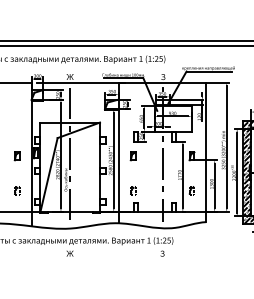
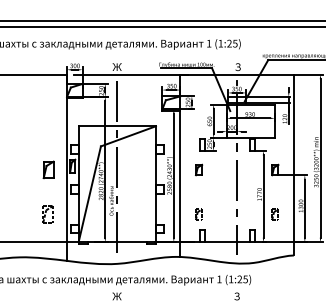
part: (16, 156) -> (47, 170), size x1.6
part: (17, 190) -> (48, 214), size x1.6

